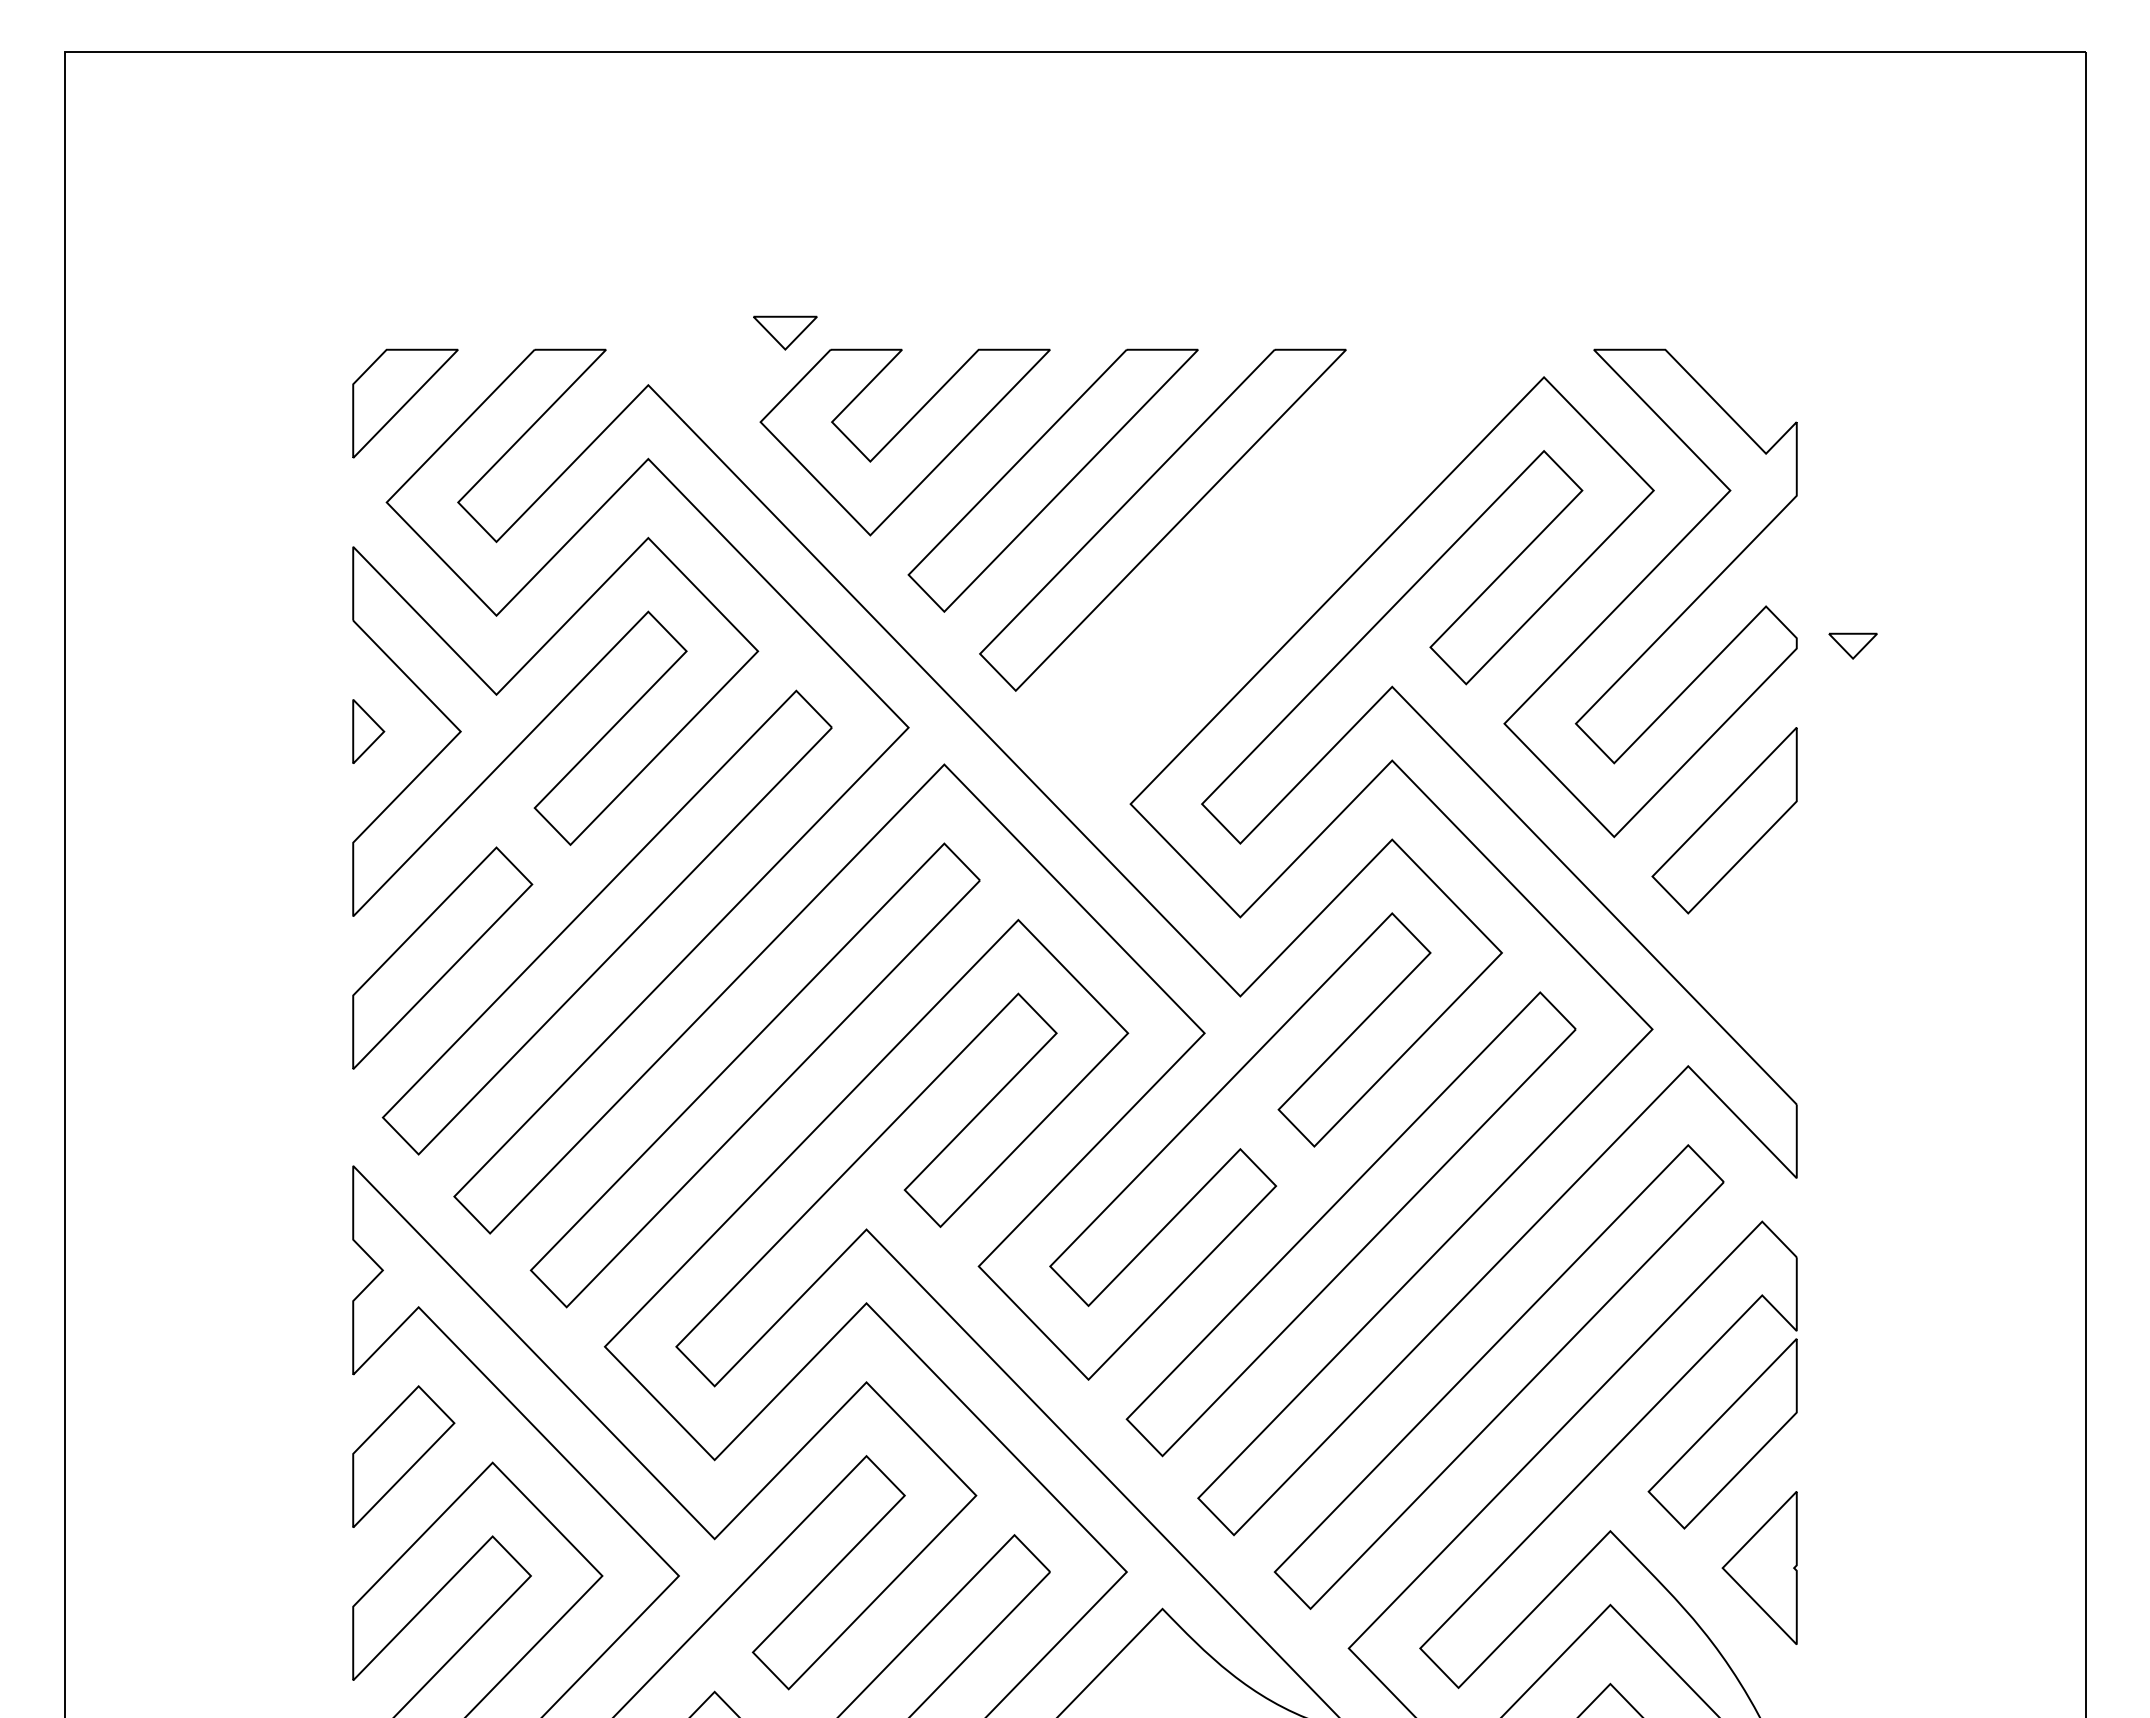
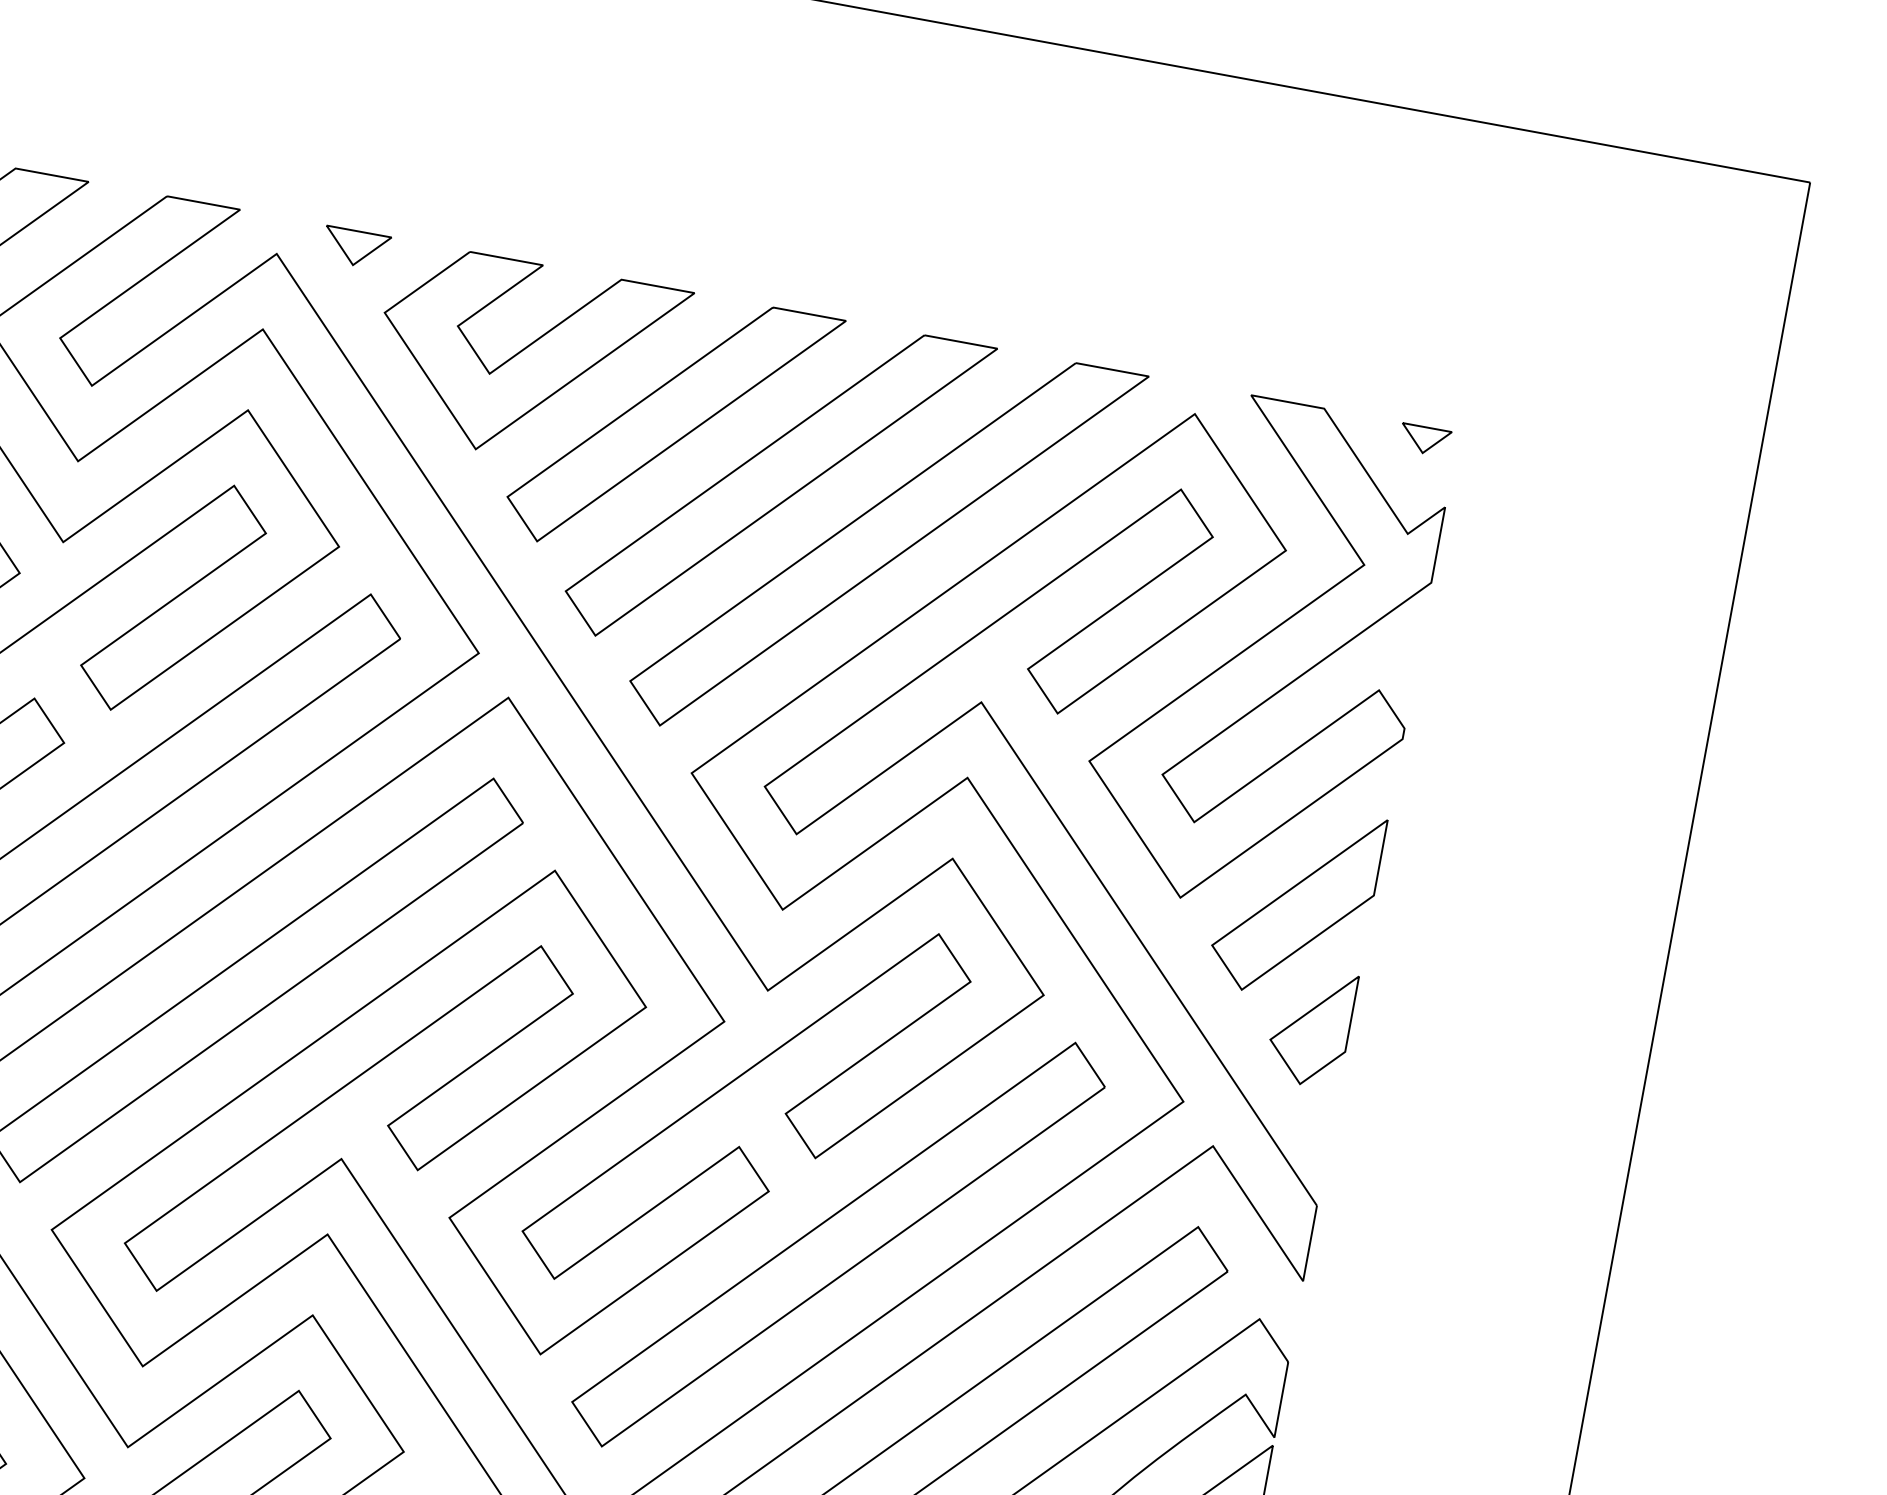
part: (785, 332) -> (356, 247), moved
part: (1274, 556) -> (885, 546), added
part: (1852, 645) -> (1424, 439), moved
part: (1759, 936) -> (1310, 1026), added

